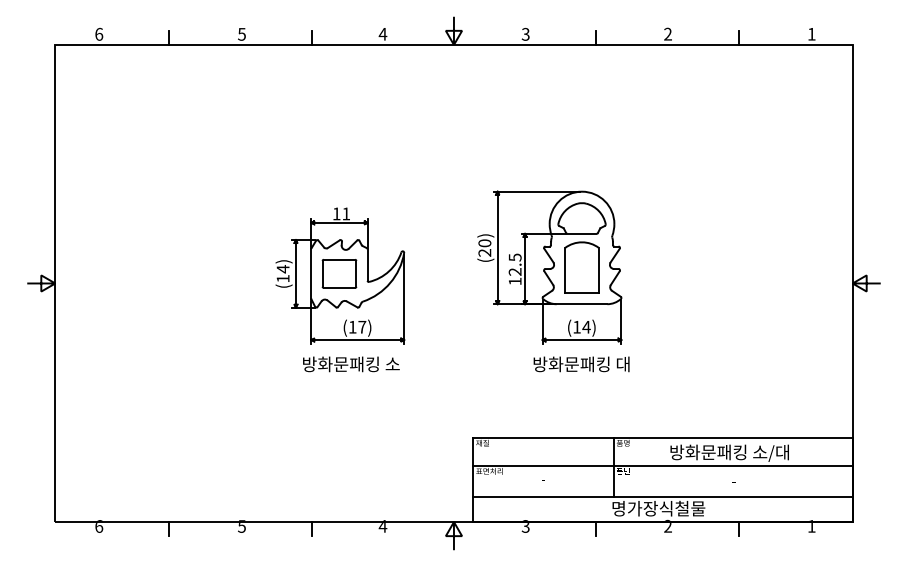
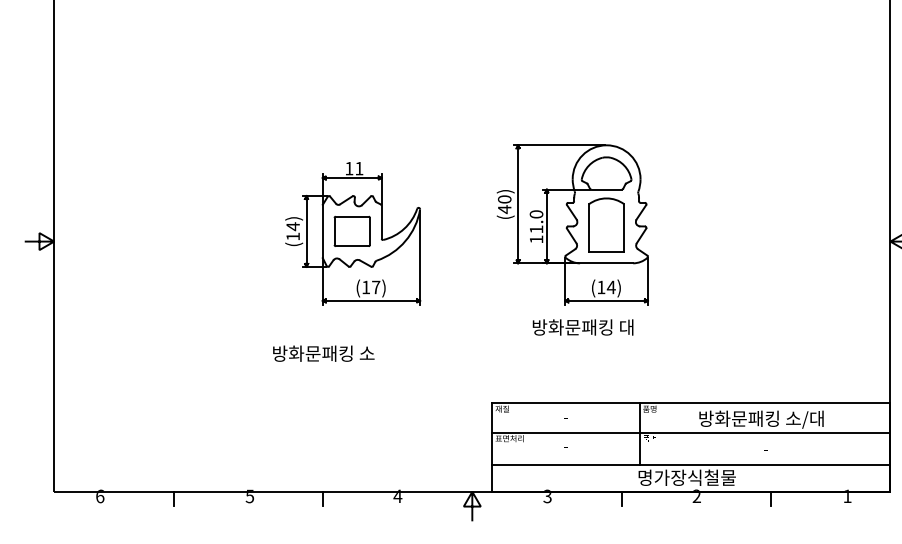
text: (484, 252) -> (504, 209), (20) -> (40)
text: (514, 264) -> (535, 221), 12.5 -> 11.0
text: (351, 364) -> (323, 353), moved
text: (581, 364) -> (582, 327), moved

